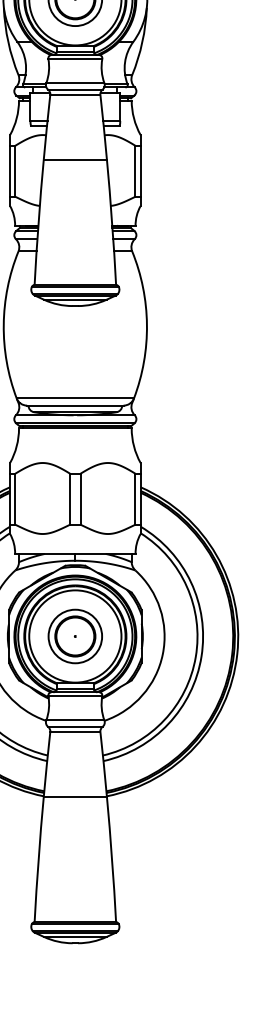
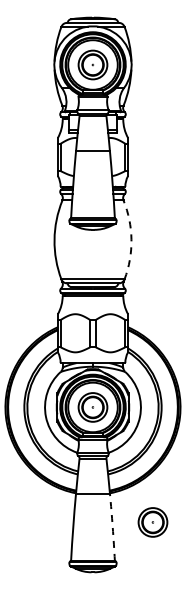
arc: (147, 323) -> (131, 239), solid -> dashed
part: (186, 850) -> (152, 522), added
arc: (111, 859) -> (112, 527), solid -> dashed

